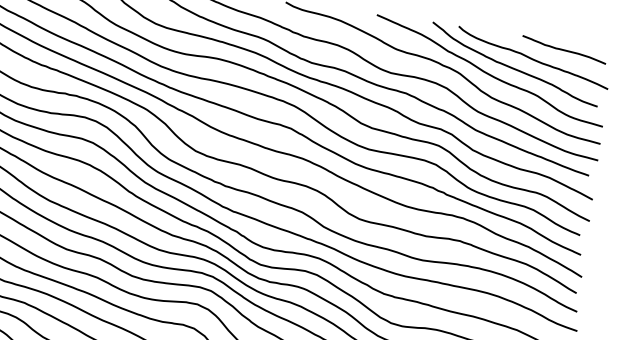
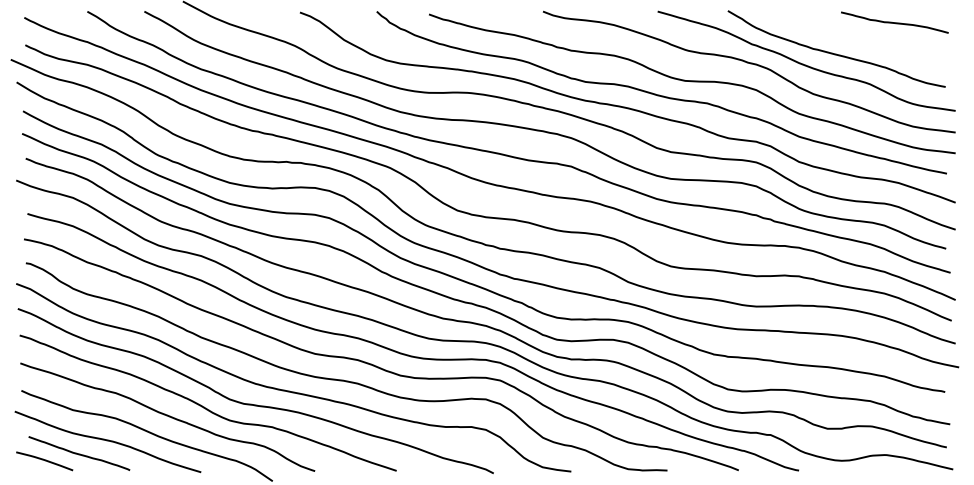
curve: (532, 58) -> (857, 38), removed

